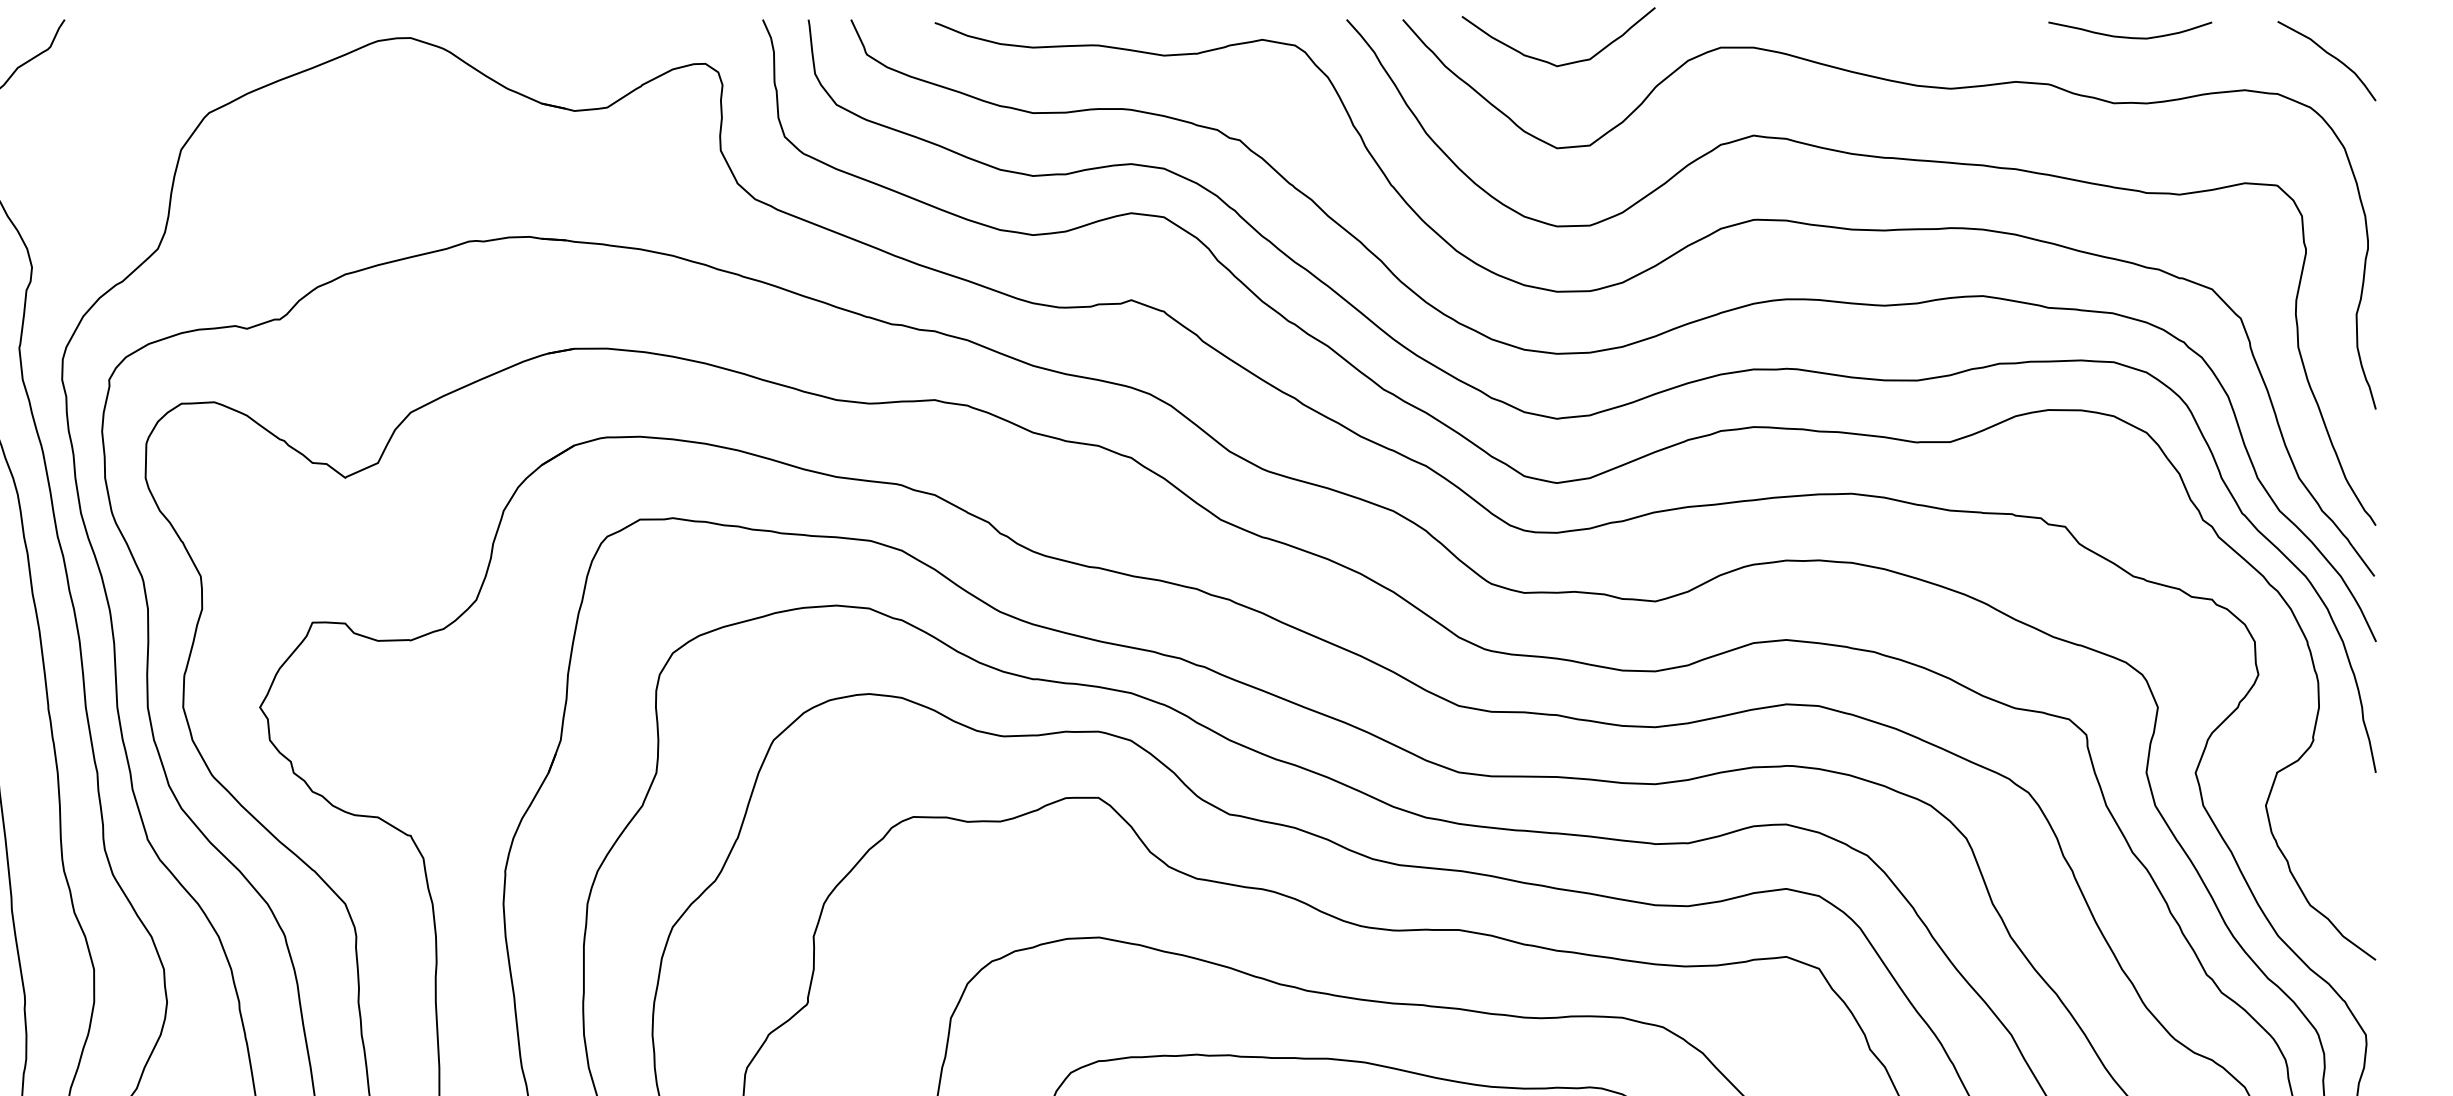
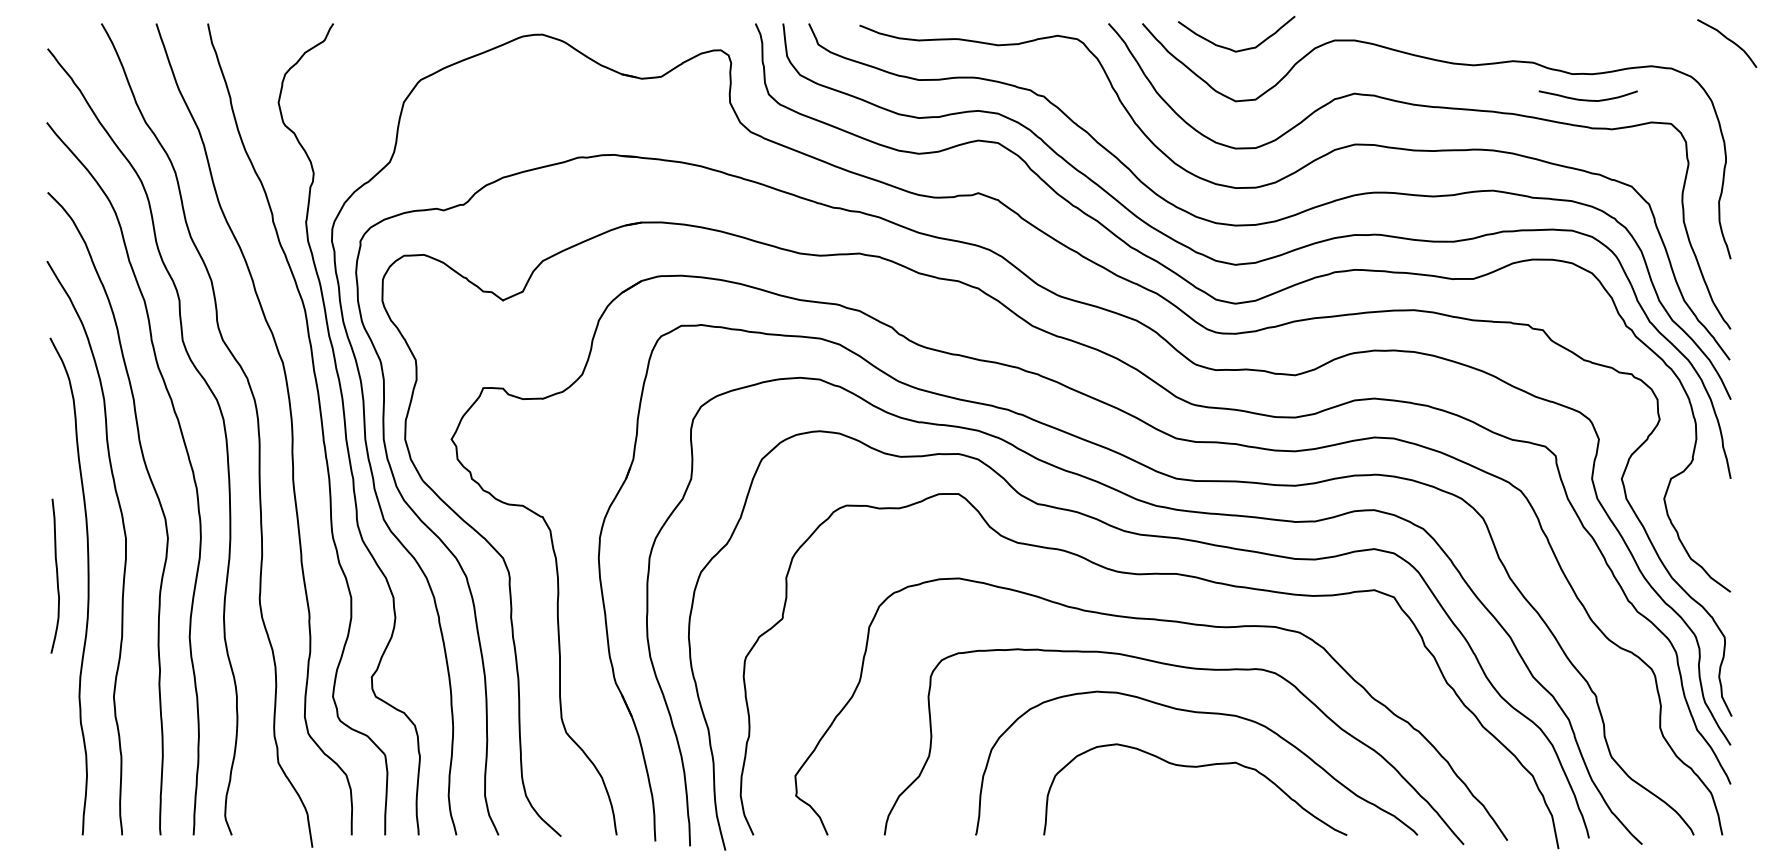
curve: (2129, 36) -> (1587, 99), moved
curve: (2329, 55) -> (1728, 40), moved

